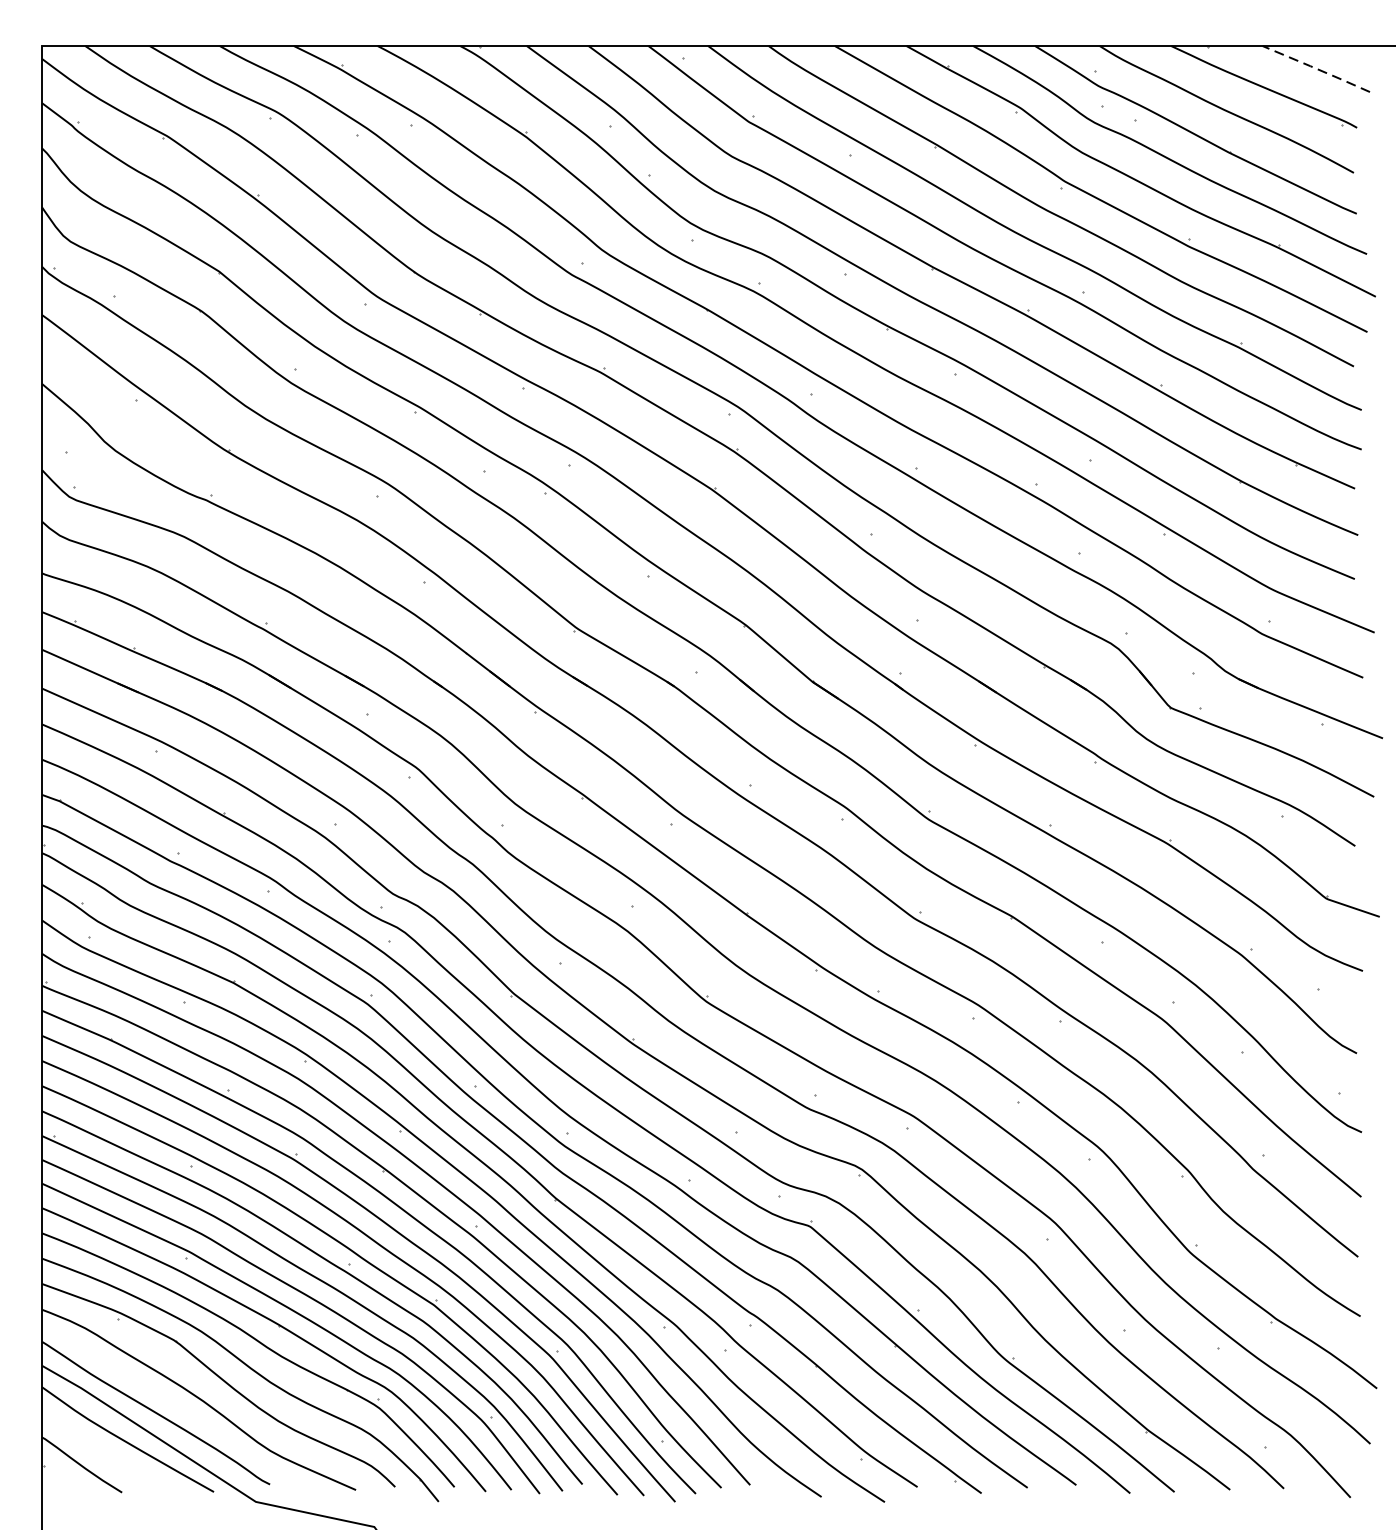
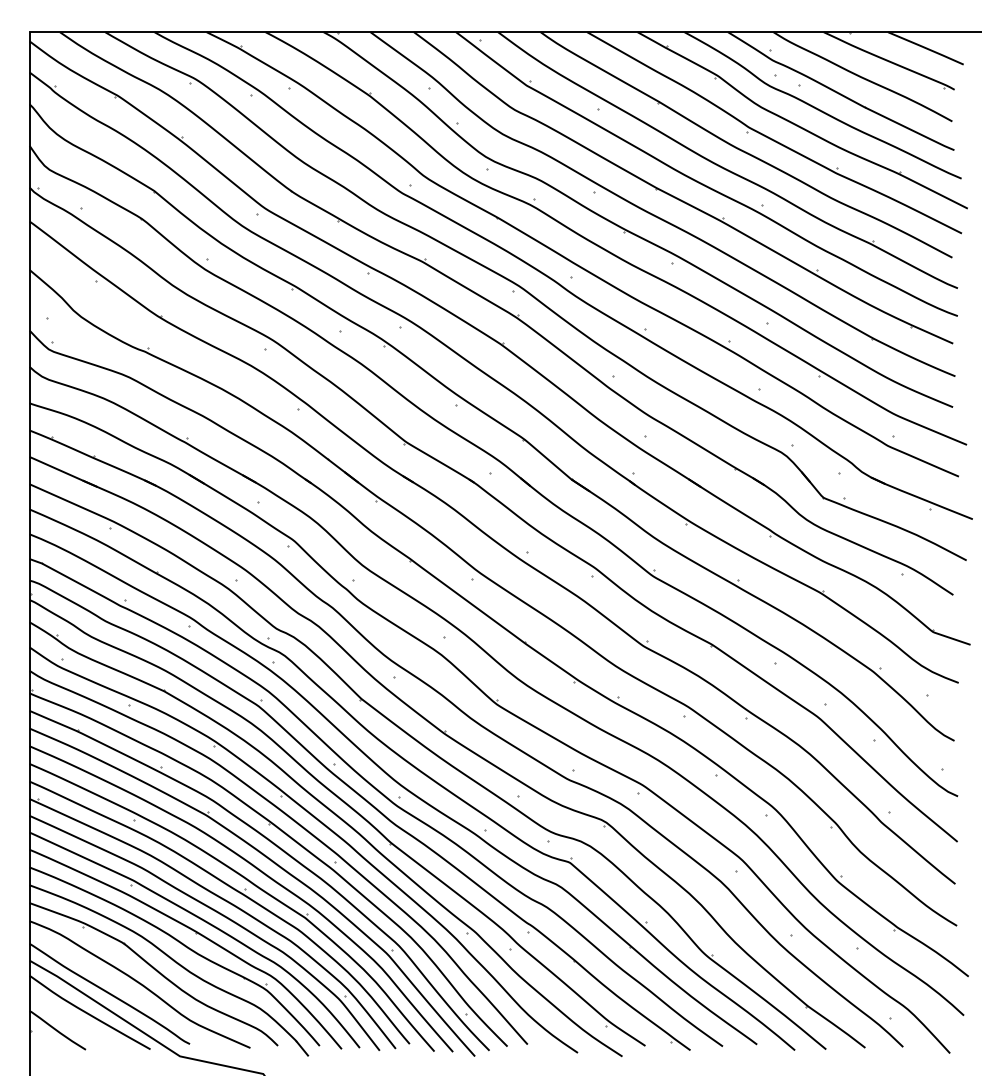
line: (1317, 69) -> (926, 48), dashed -> solid

